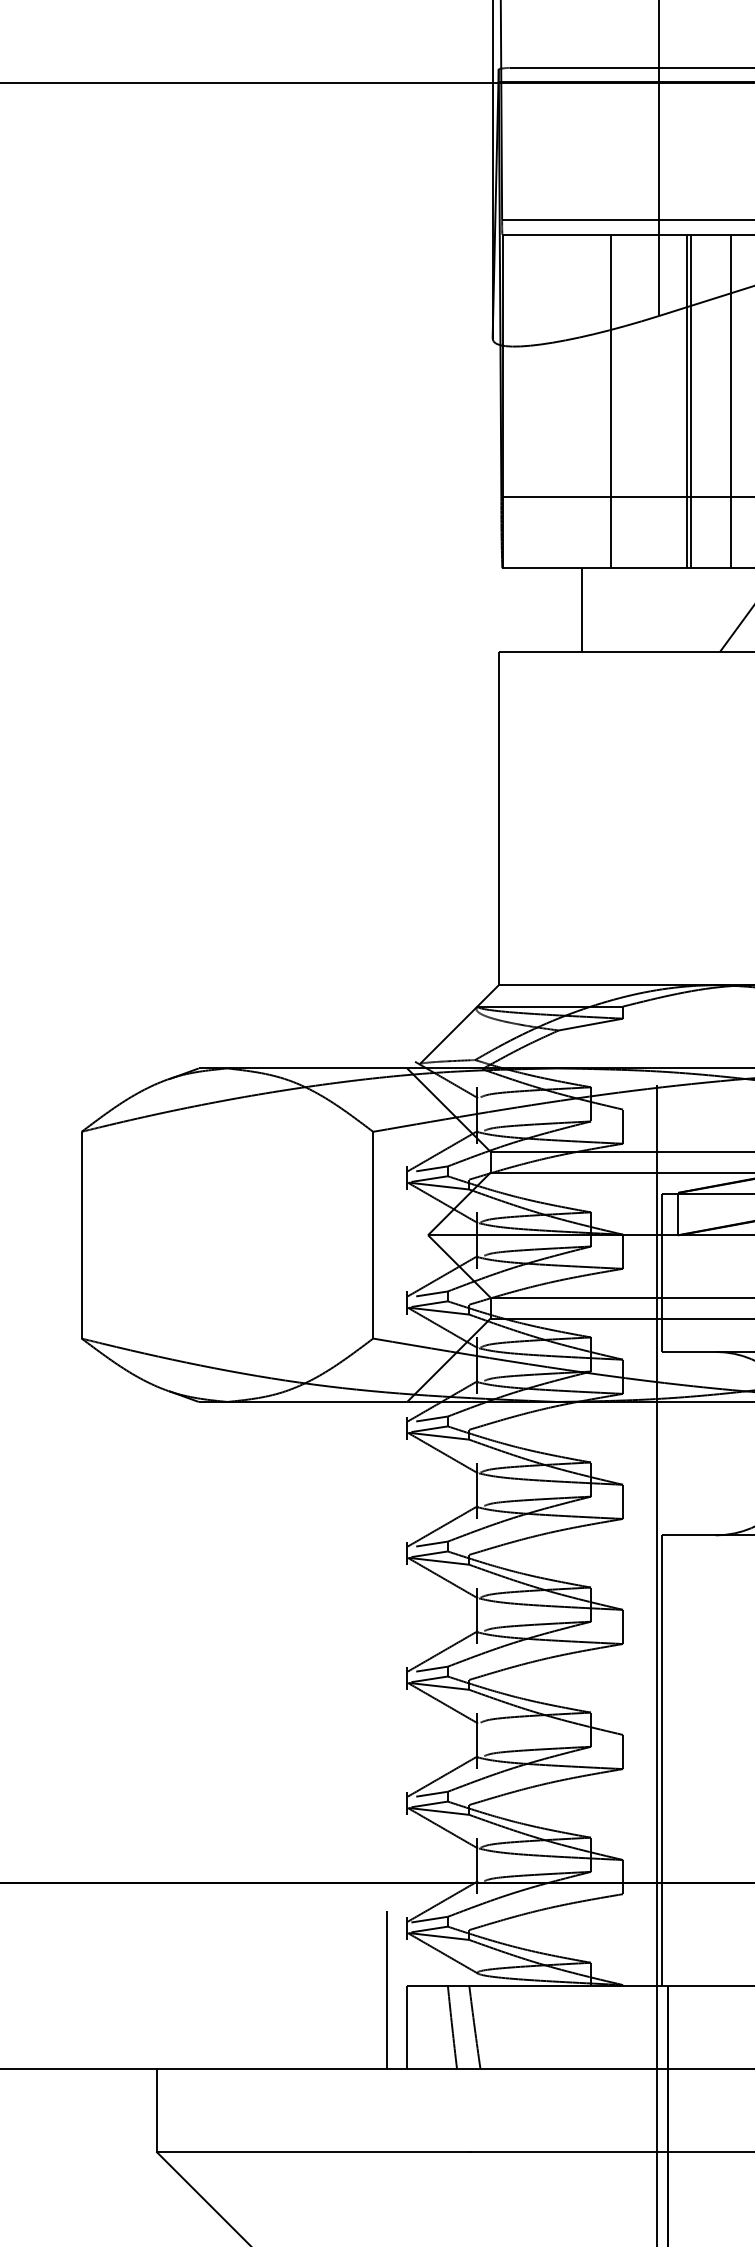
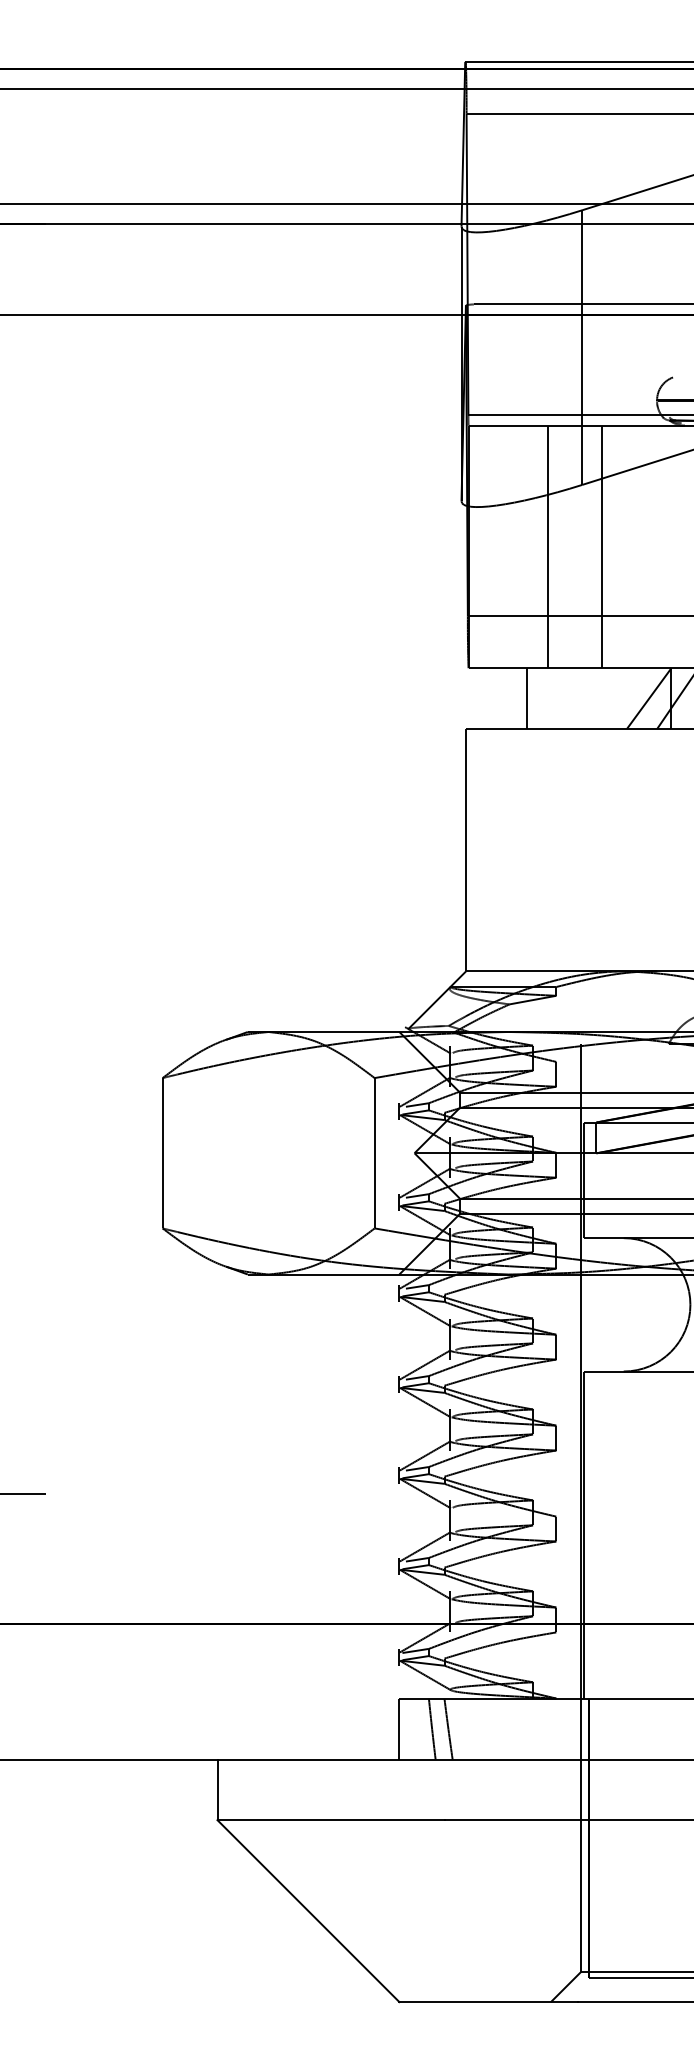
line: (690, 400) -> (605, 546), removed
line: (730, 400) -> (634, 546), removed
line: (386, 1989) -> (384, 1701), removed

